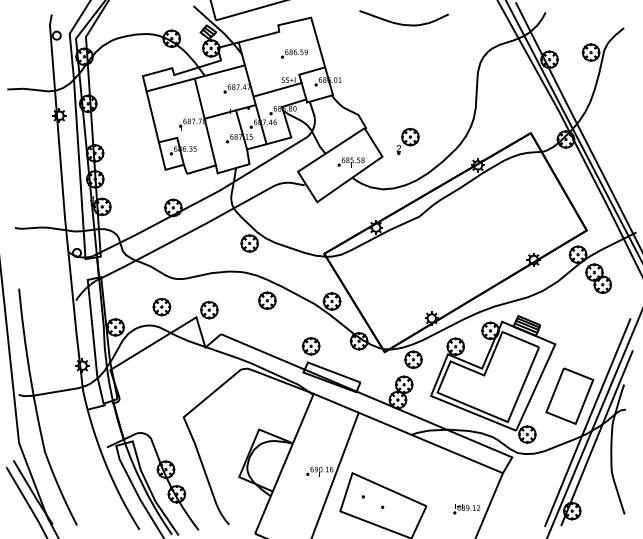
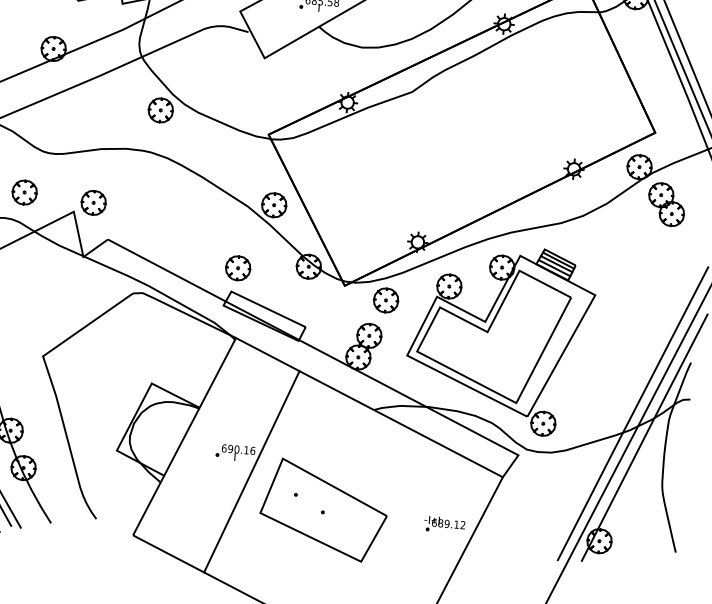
part: (267, 300) -> (179, 195), removed
part: (569, 395) -> (609, 371), removed

